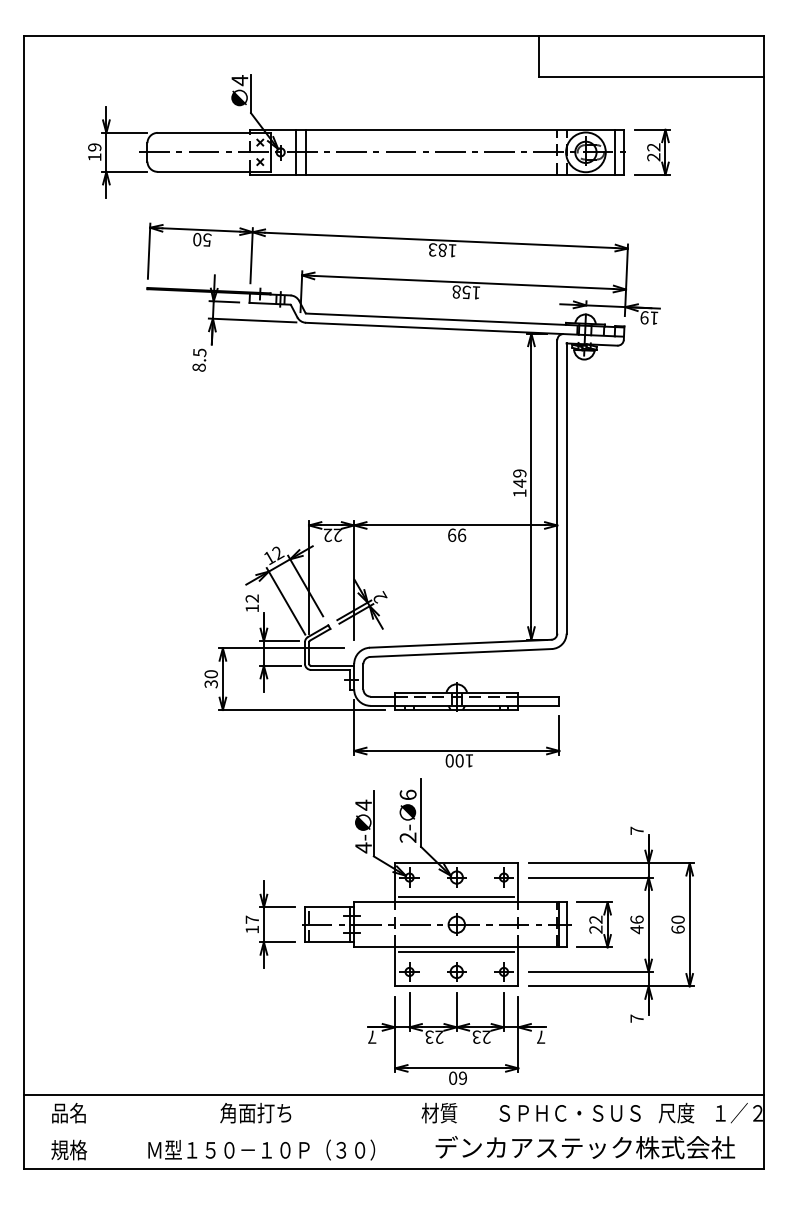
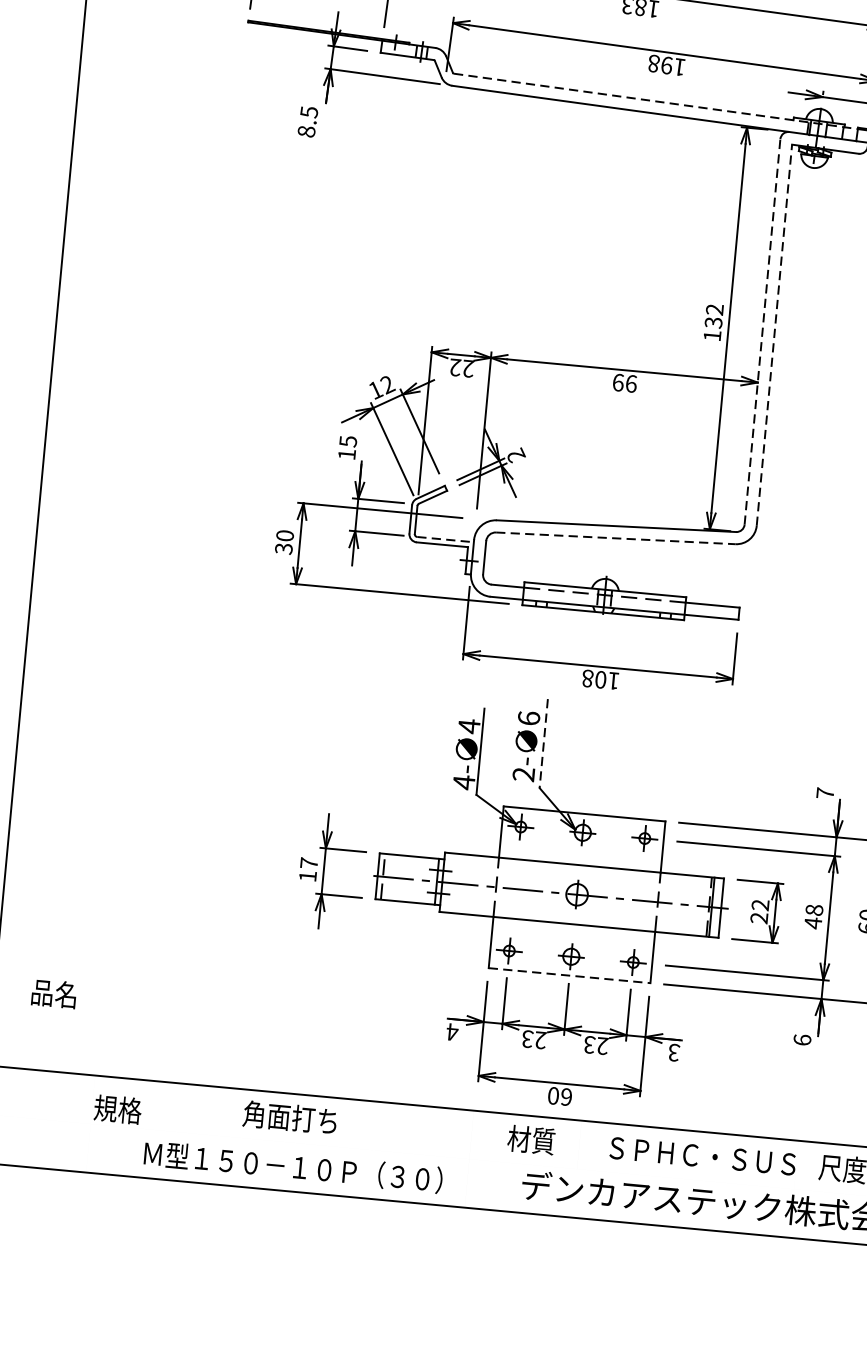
text: (466, 292) -> (666, 65), 158 -> 198
line: (460, 320) -> (655, 101), solid -> dashed
text: (519, 478) -> (713, 316), 149 -> 132
line: (557, 486) -> (762, 331), solid -> dashed
line: (566, 488) -> (774, 335), solid -> dashed
text: (251, 598) -> (347, 441), 12 -> 15
line: (461, 652) -> (616, 537), solid -> dashed
line: (332, 665) -> (445, 539), solid -> dashed
text: (449, 760) -> (587, 678), 100 -> 108
line: (421, 812) -> (544, 743), solid -> dashed
line: (456, 897) -> (580, 858), removed
text: (636, 919) -> (813, 909), 46 -> 48
line: (456, 952) -> (573, 931), removed
line: (456, 986) -> (569, 975), solid -> dashed
text: (636, 1018) -> (801, 1039), 7 -> 6
text: (371, 1036) -> (451, 1031), 7 -> 4
text: (541, 1036) -> (674, 1051), 7 -> 3
text: (68, 1113) -> (53, 994), moved
text: (69, 1149) -> (118, 1108), moved

